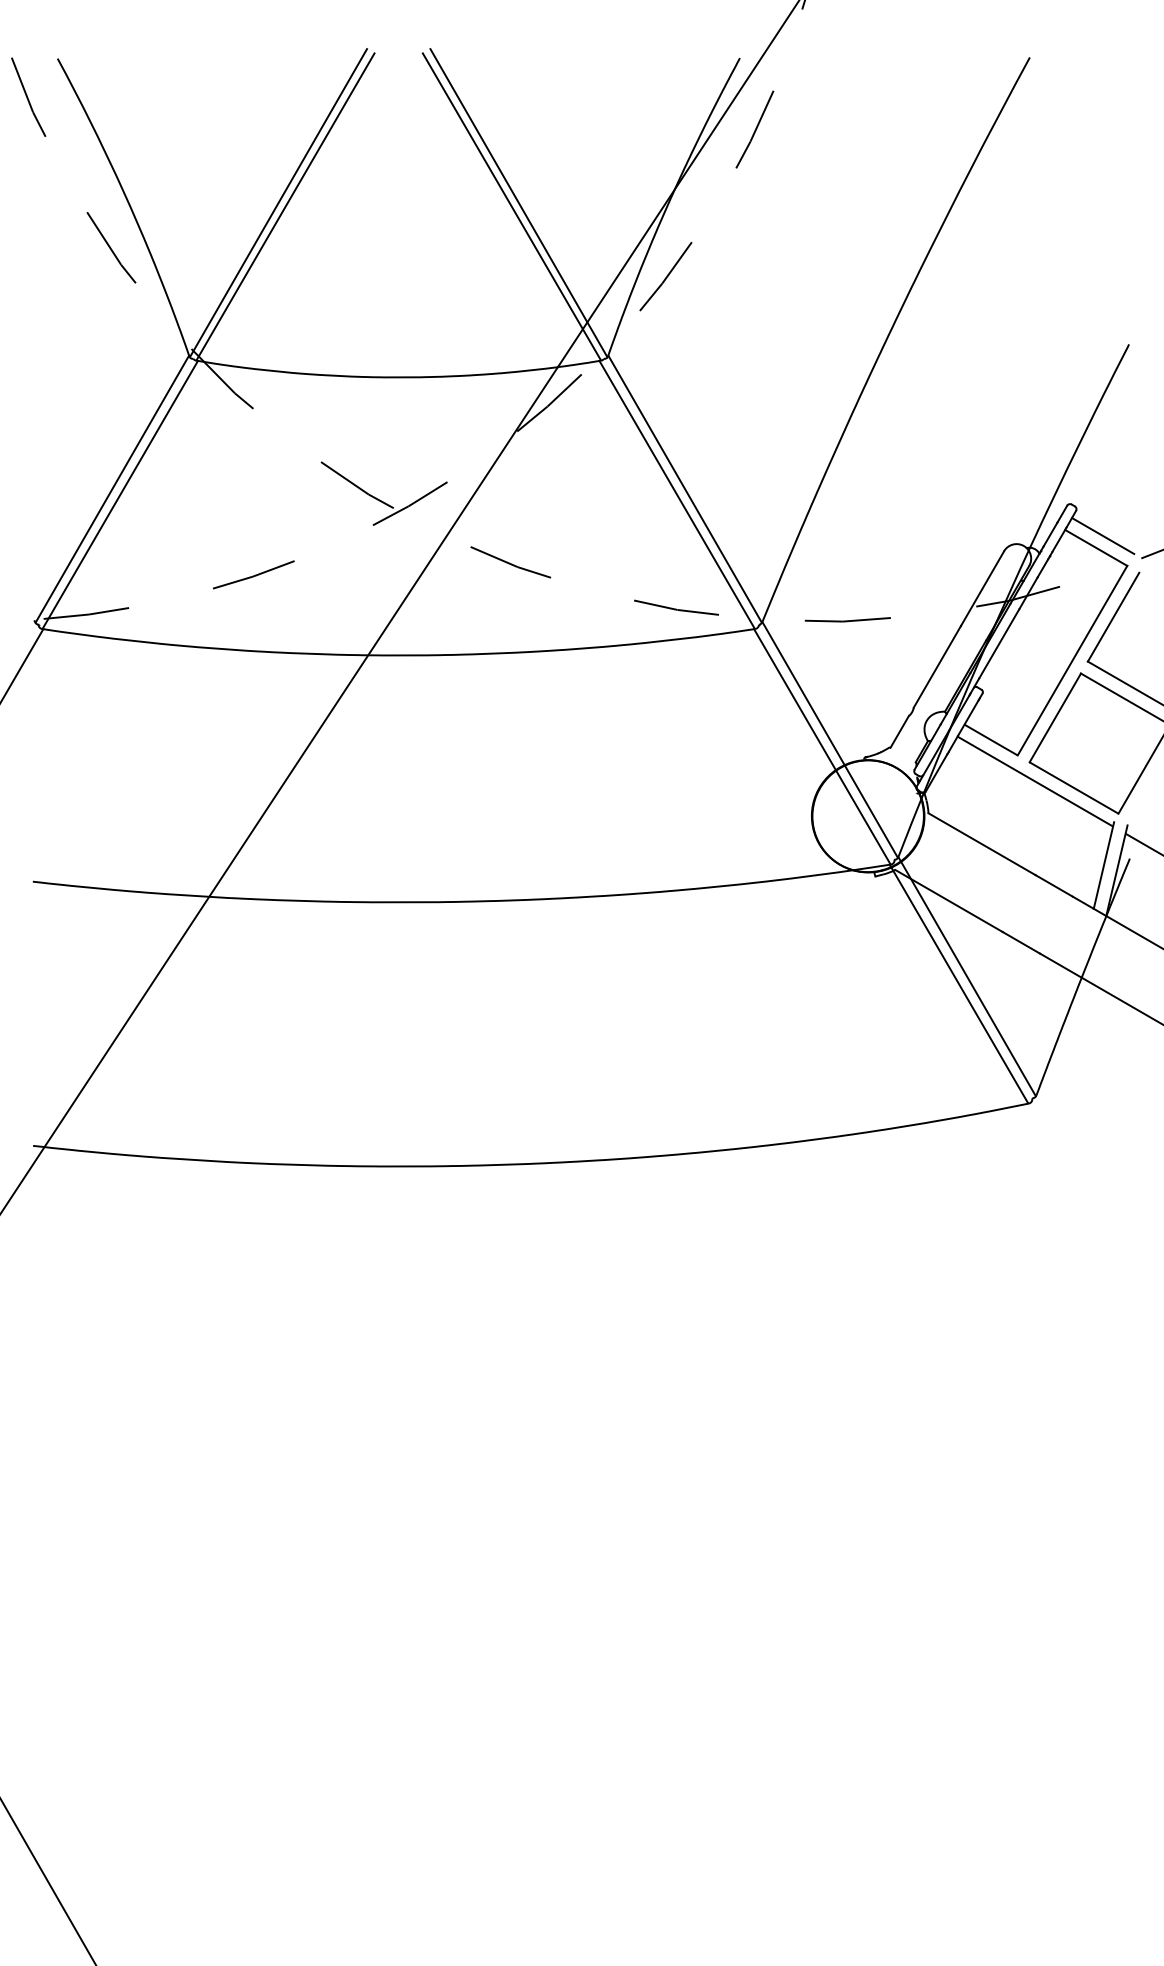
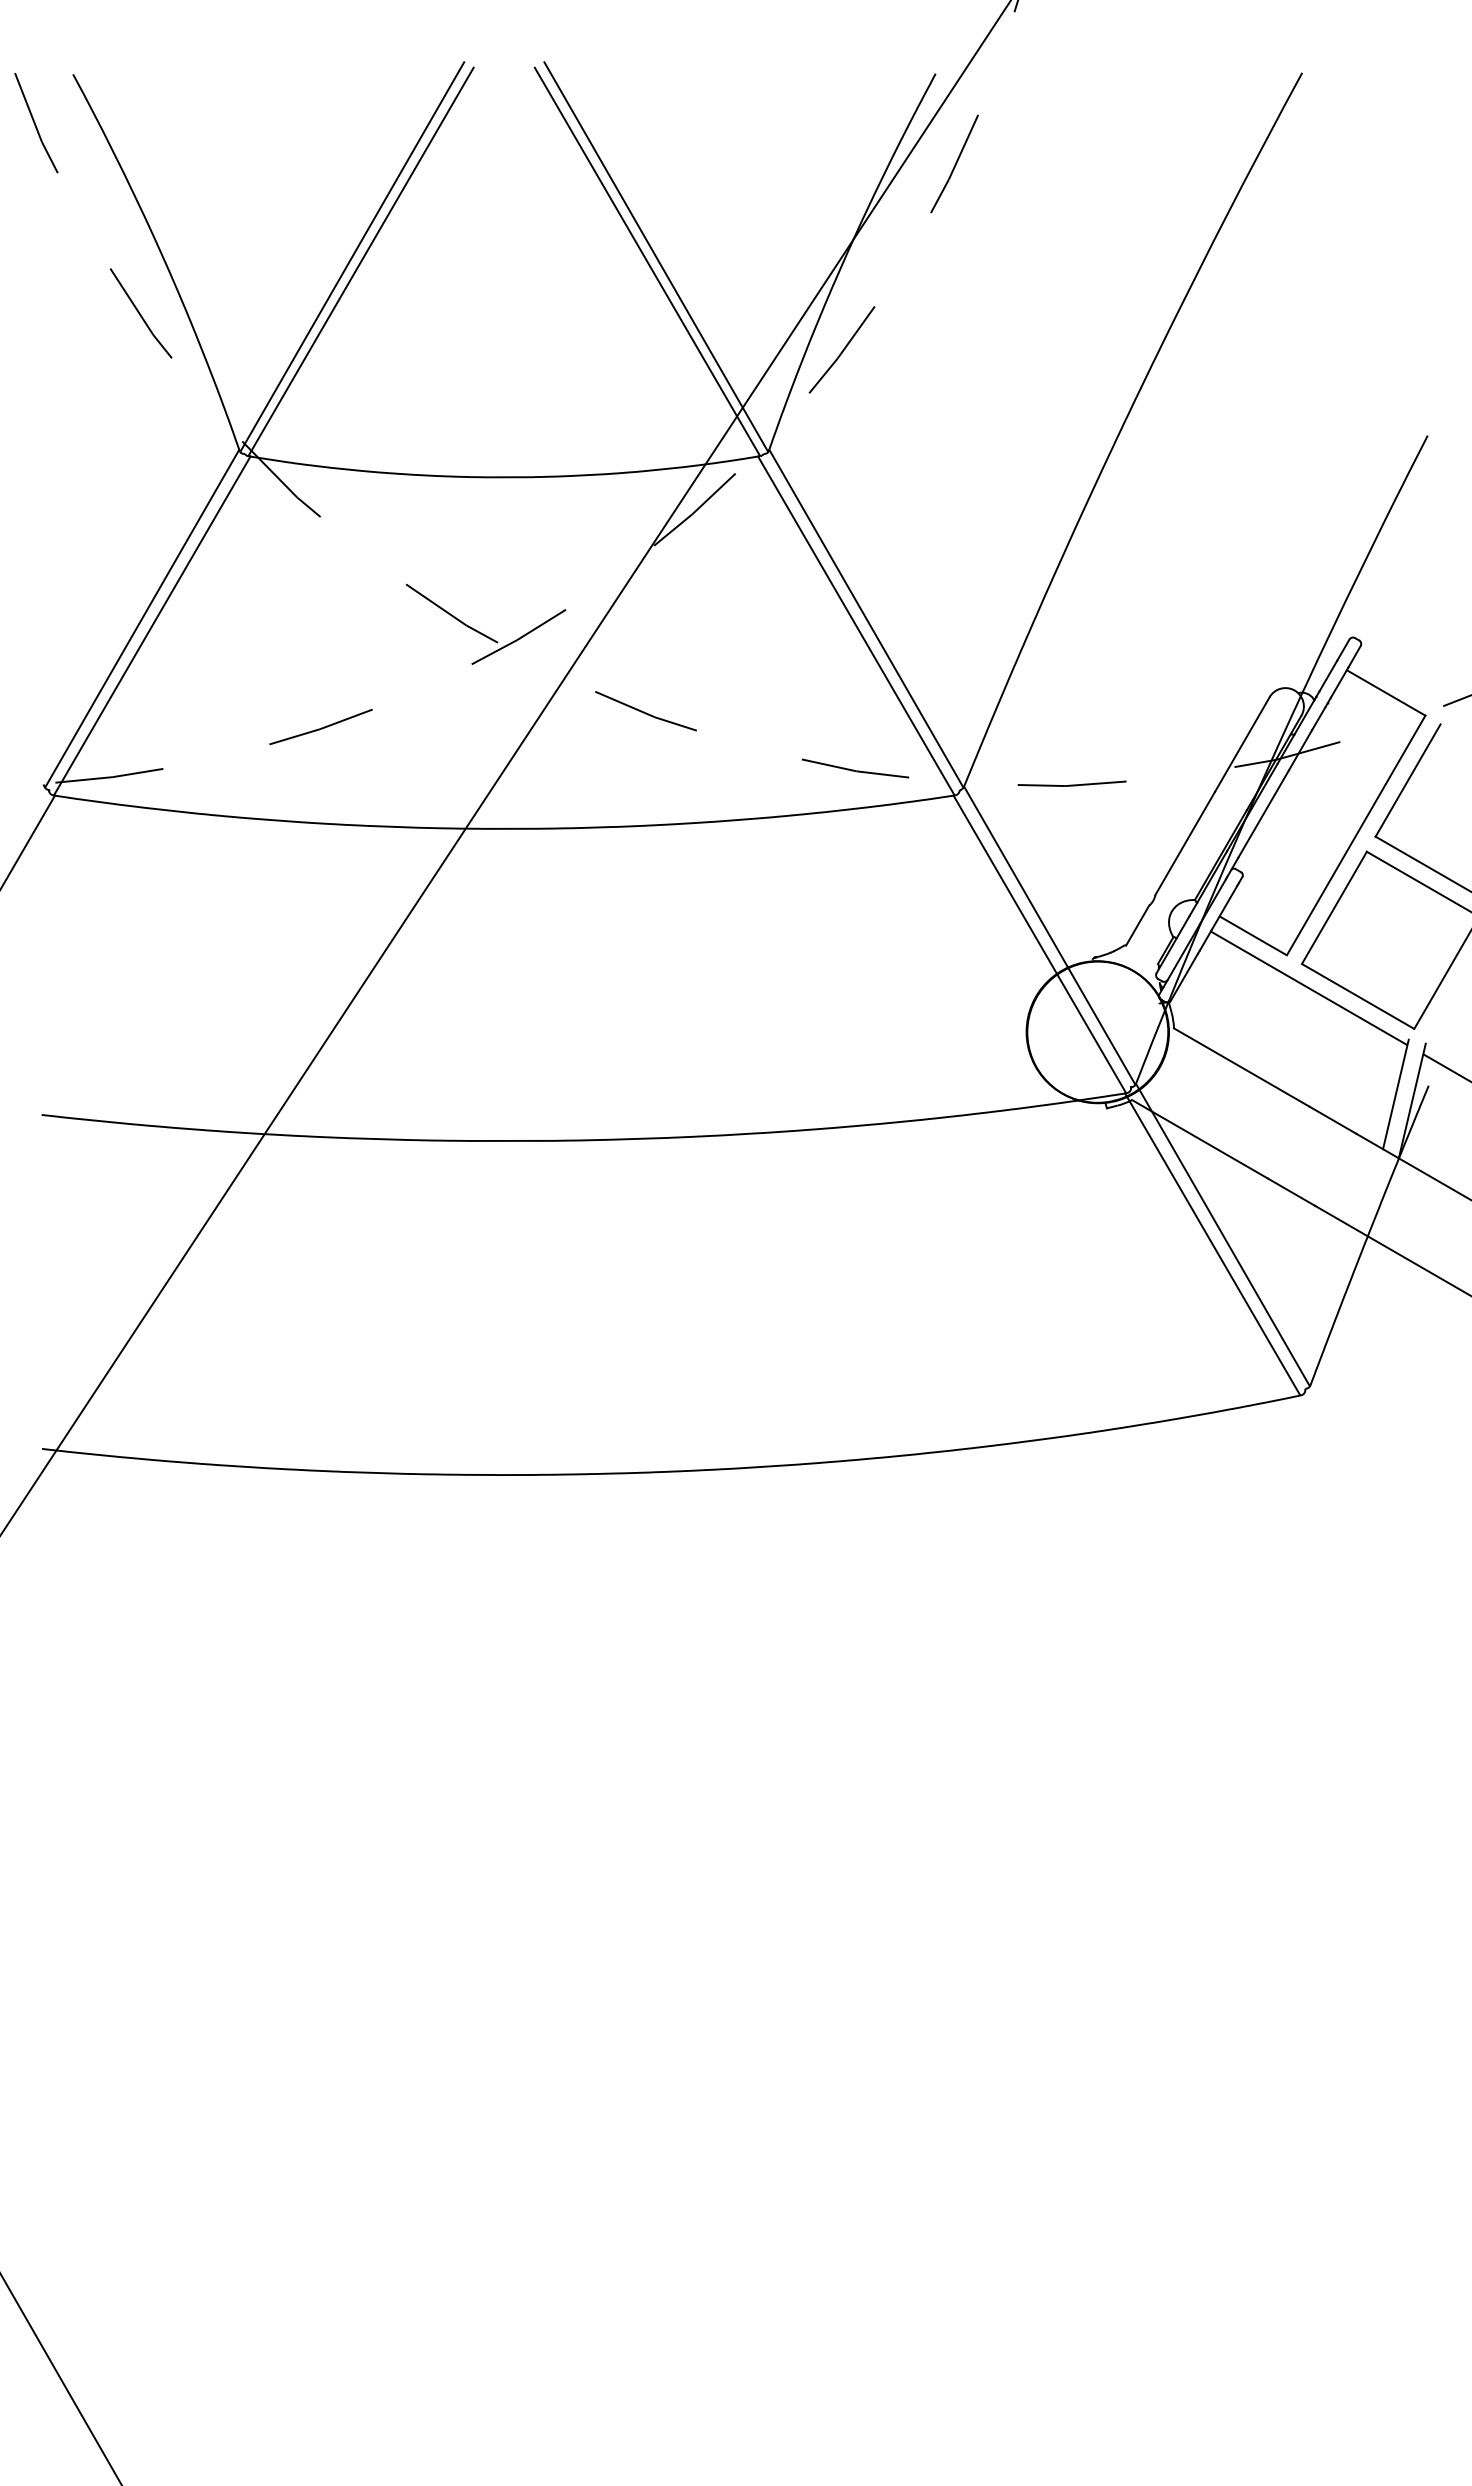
line: (1103, 536) -> (1395, 678), removed

